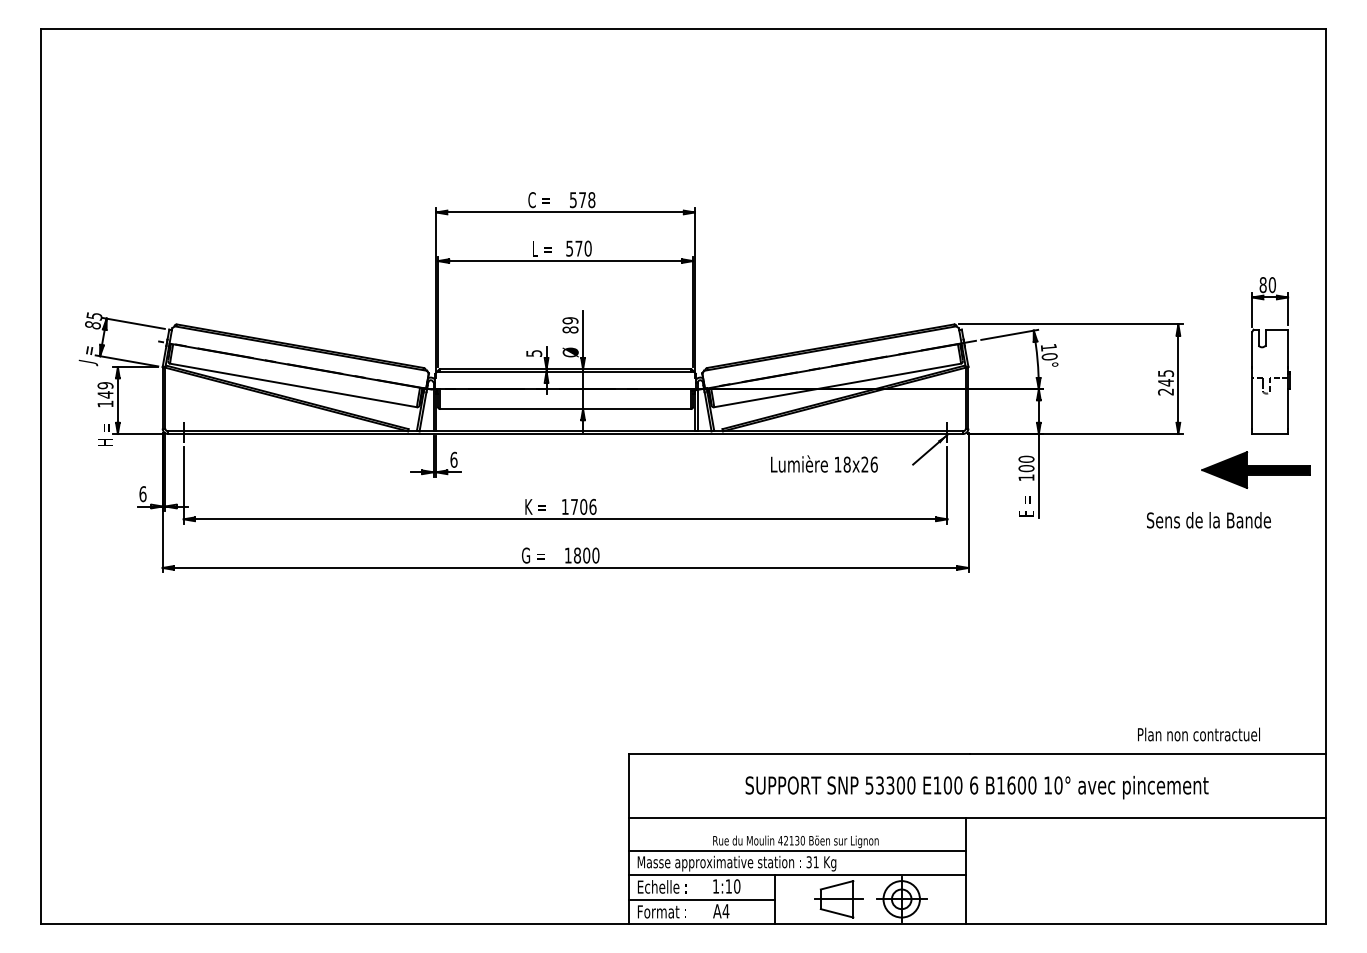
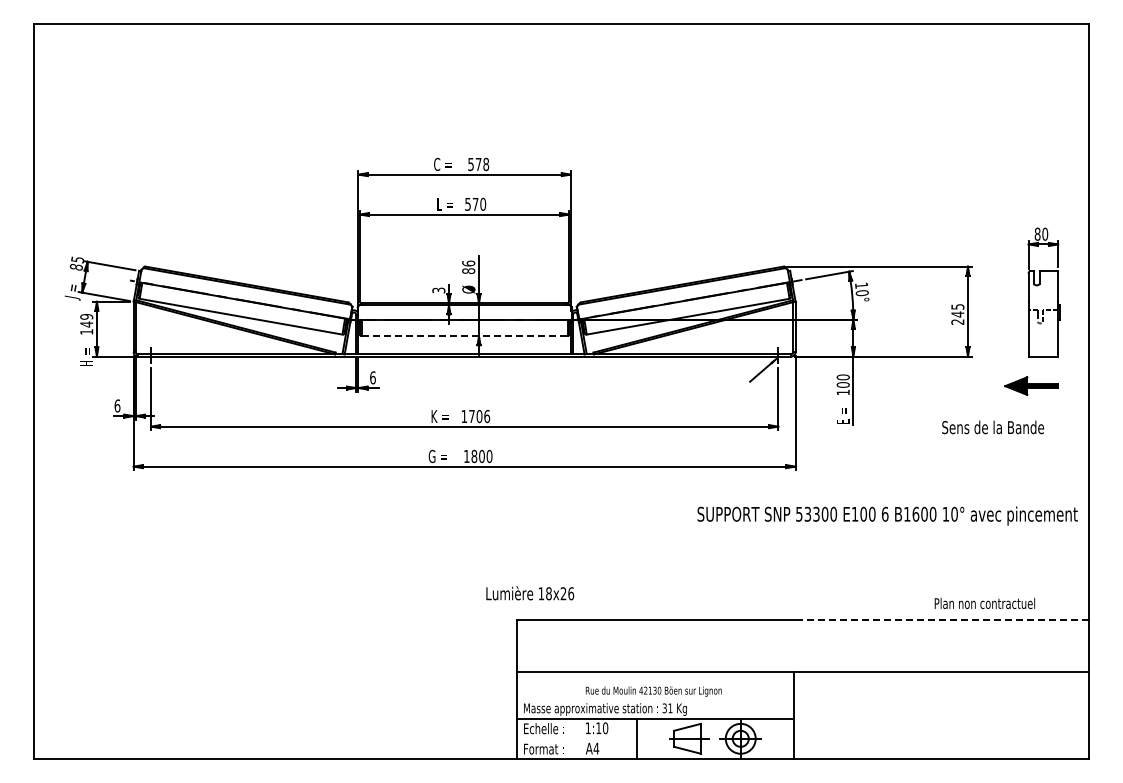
text: (570, 320) -> (468, 263), 89 -> 86
text: (533, 353) -> (438, 290), 5 -> 3
line: (565, 409) -> (464, 336), solid -> dashed
text: (824, 464) -> (530, 593), moved
part: (1255, 469) -> (1031, 385), size x0.6
line: (1147, 754) -> (942, 619), solid -> dashed
text: (976, 786) -> (887, 515), moved
line: (797, 850) -> (655, 698), removed
line: (701, 900) -> (576, 739), removed

